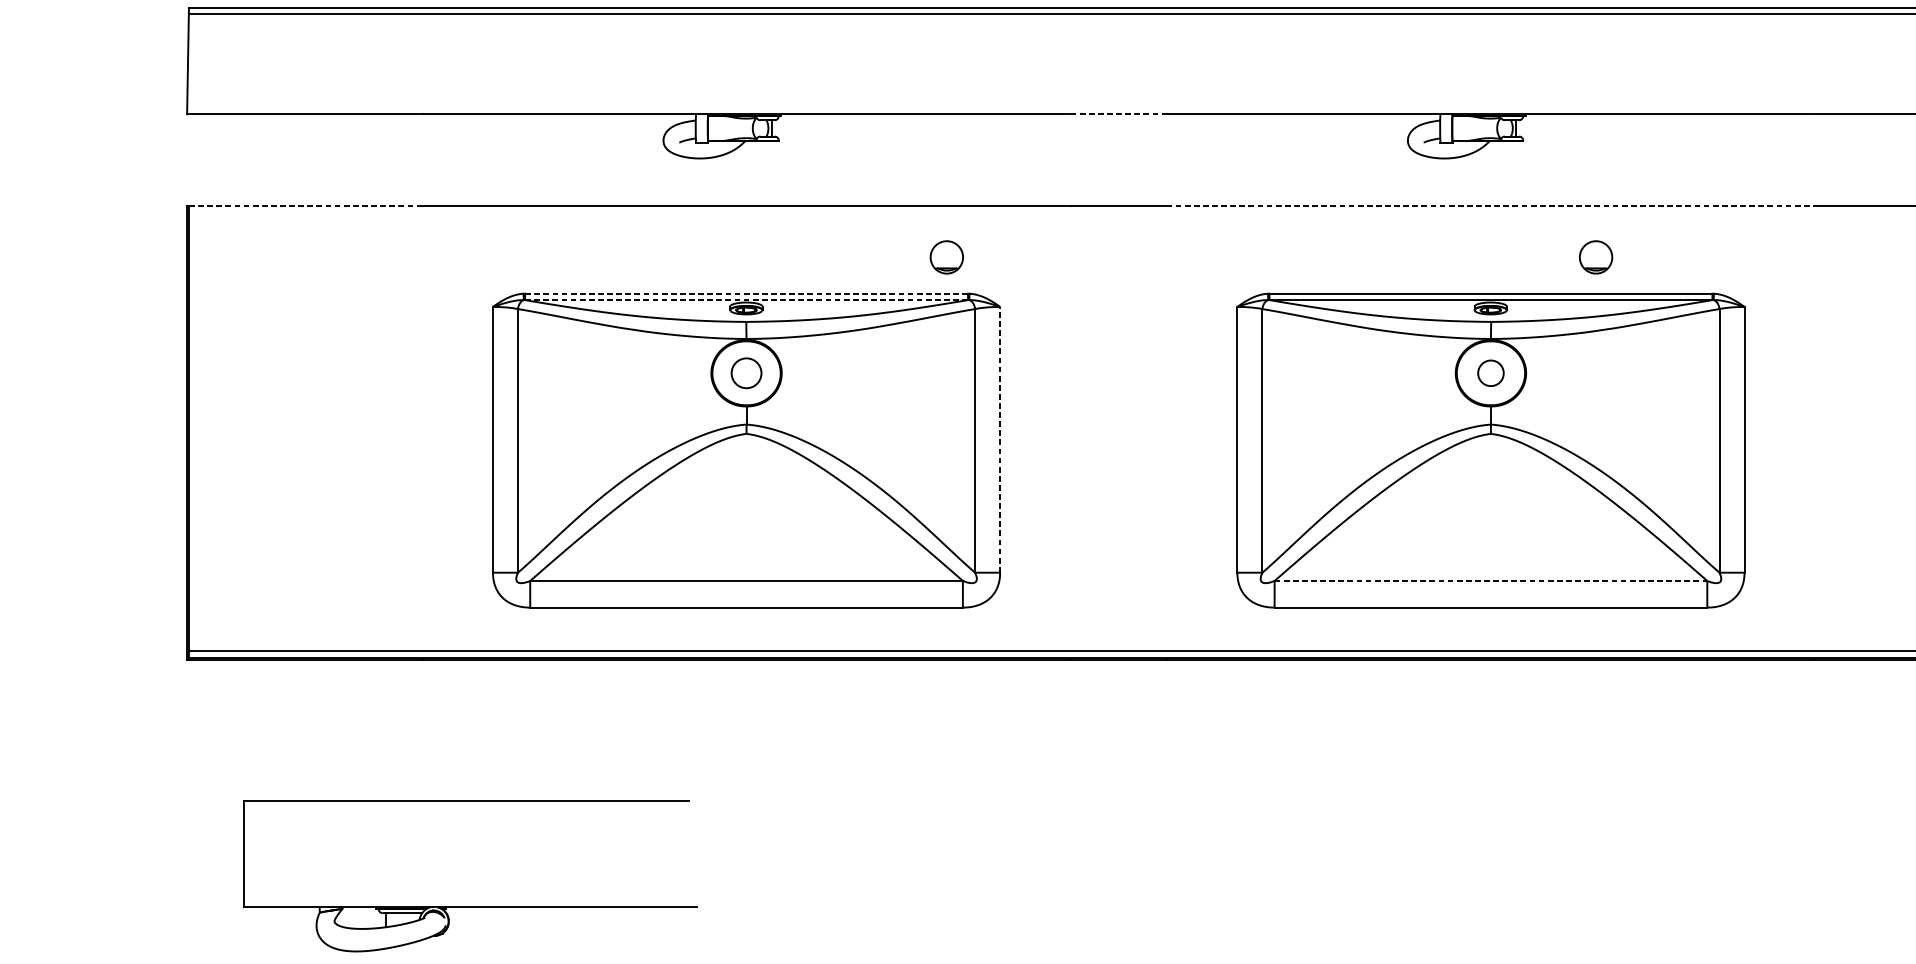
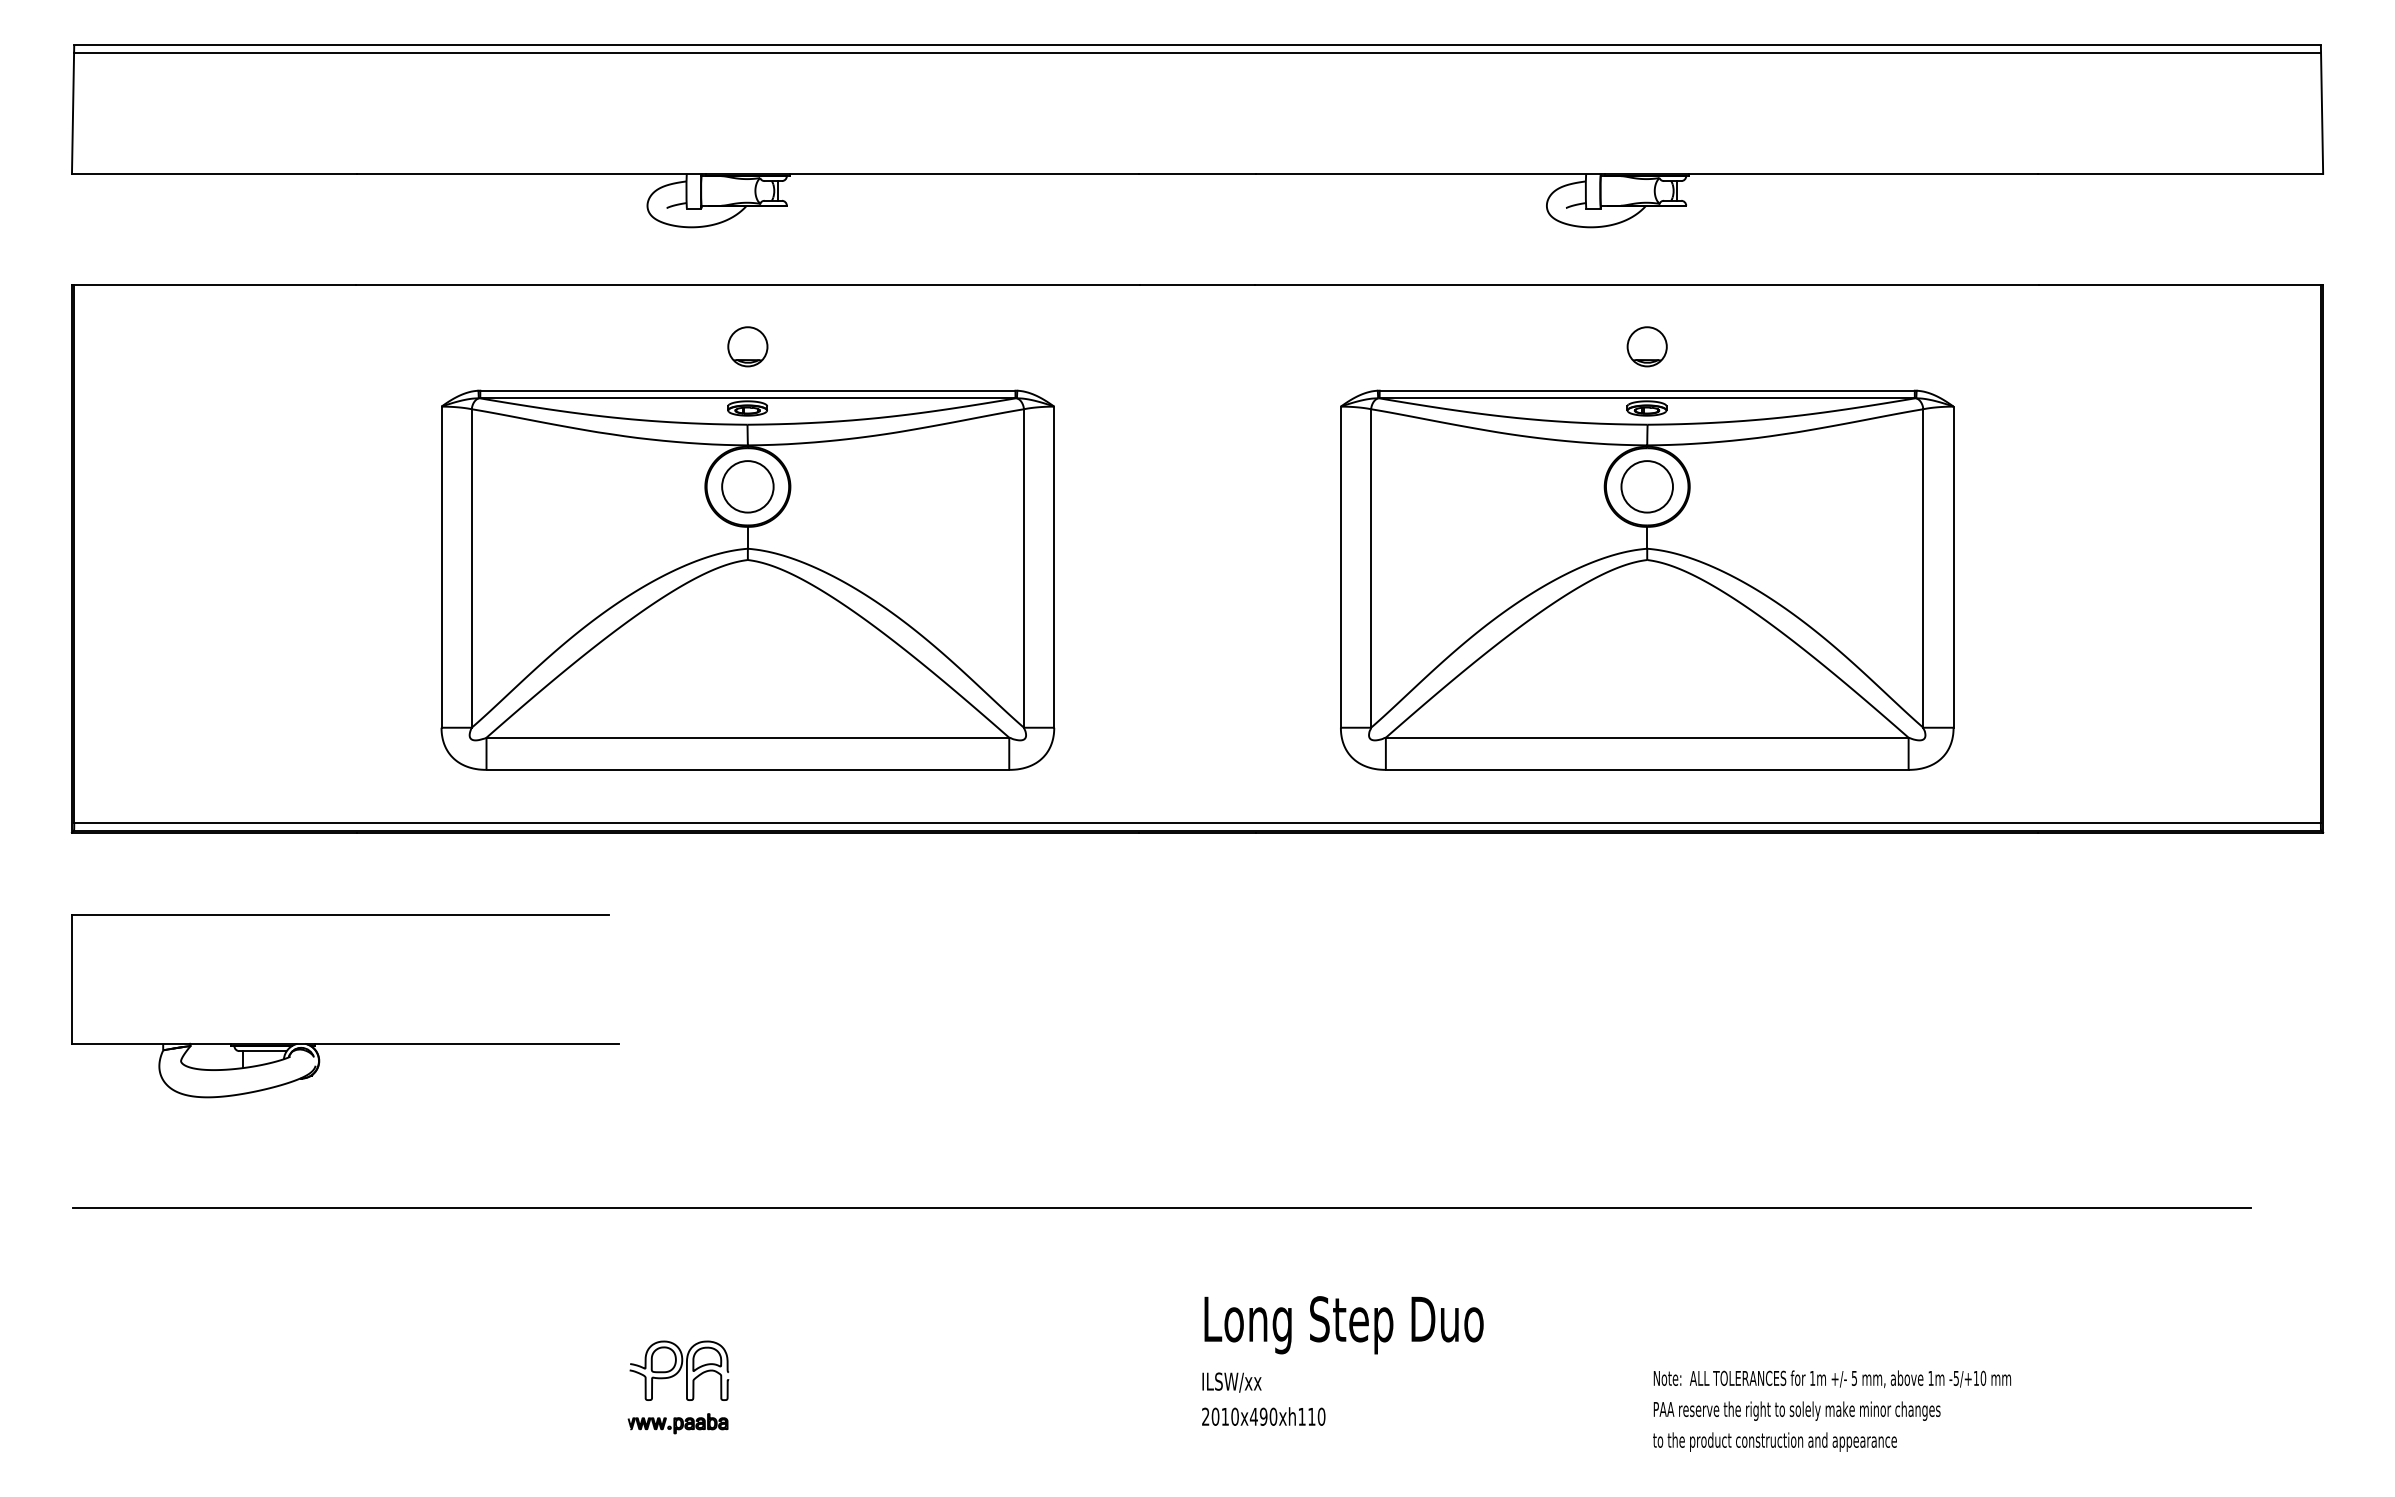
line: (1118, 113) -> (1197, 173), dashed -> solid
line: (305, 206) -> (215, 285), dashed -> solid
line: (1491, 206) -> (1647, 285), dashed -> solid
part: (946, 257) -> (747, 346), moved
part: (1595, 257) -> (1646, 346), moved
line: (746, 293) -> (747, 390), dashed -> solid
line: (746, 300) -> (747, 398), dashed -> solid
circle: (746, 373) -> (747, 486), size x1.43
circle: (1490, 373) -> (1646, 486), size x1.67
line: (1000, 440) -> (1054, 567), dashed -> solid
line: (1491, 580) -> (1647, 737), dashed -> solid
part: (470, 906) -> (345, 1043), moved

